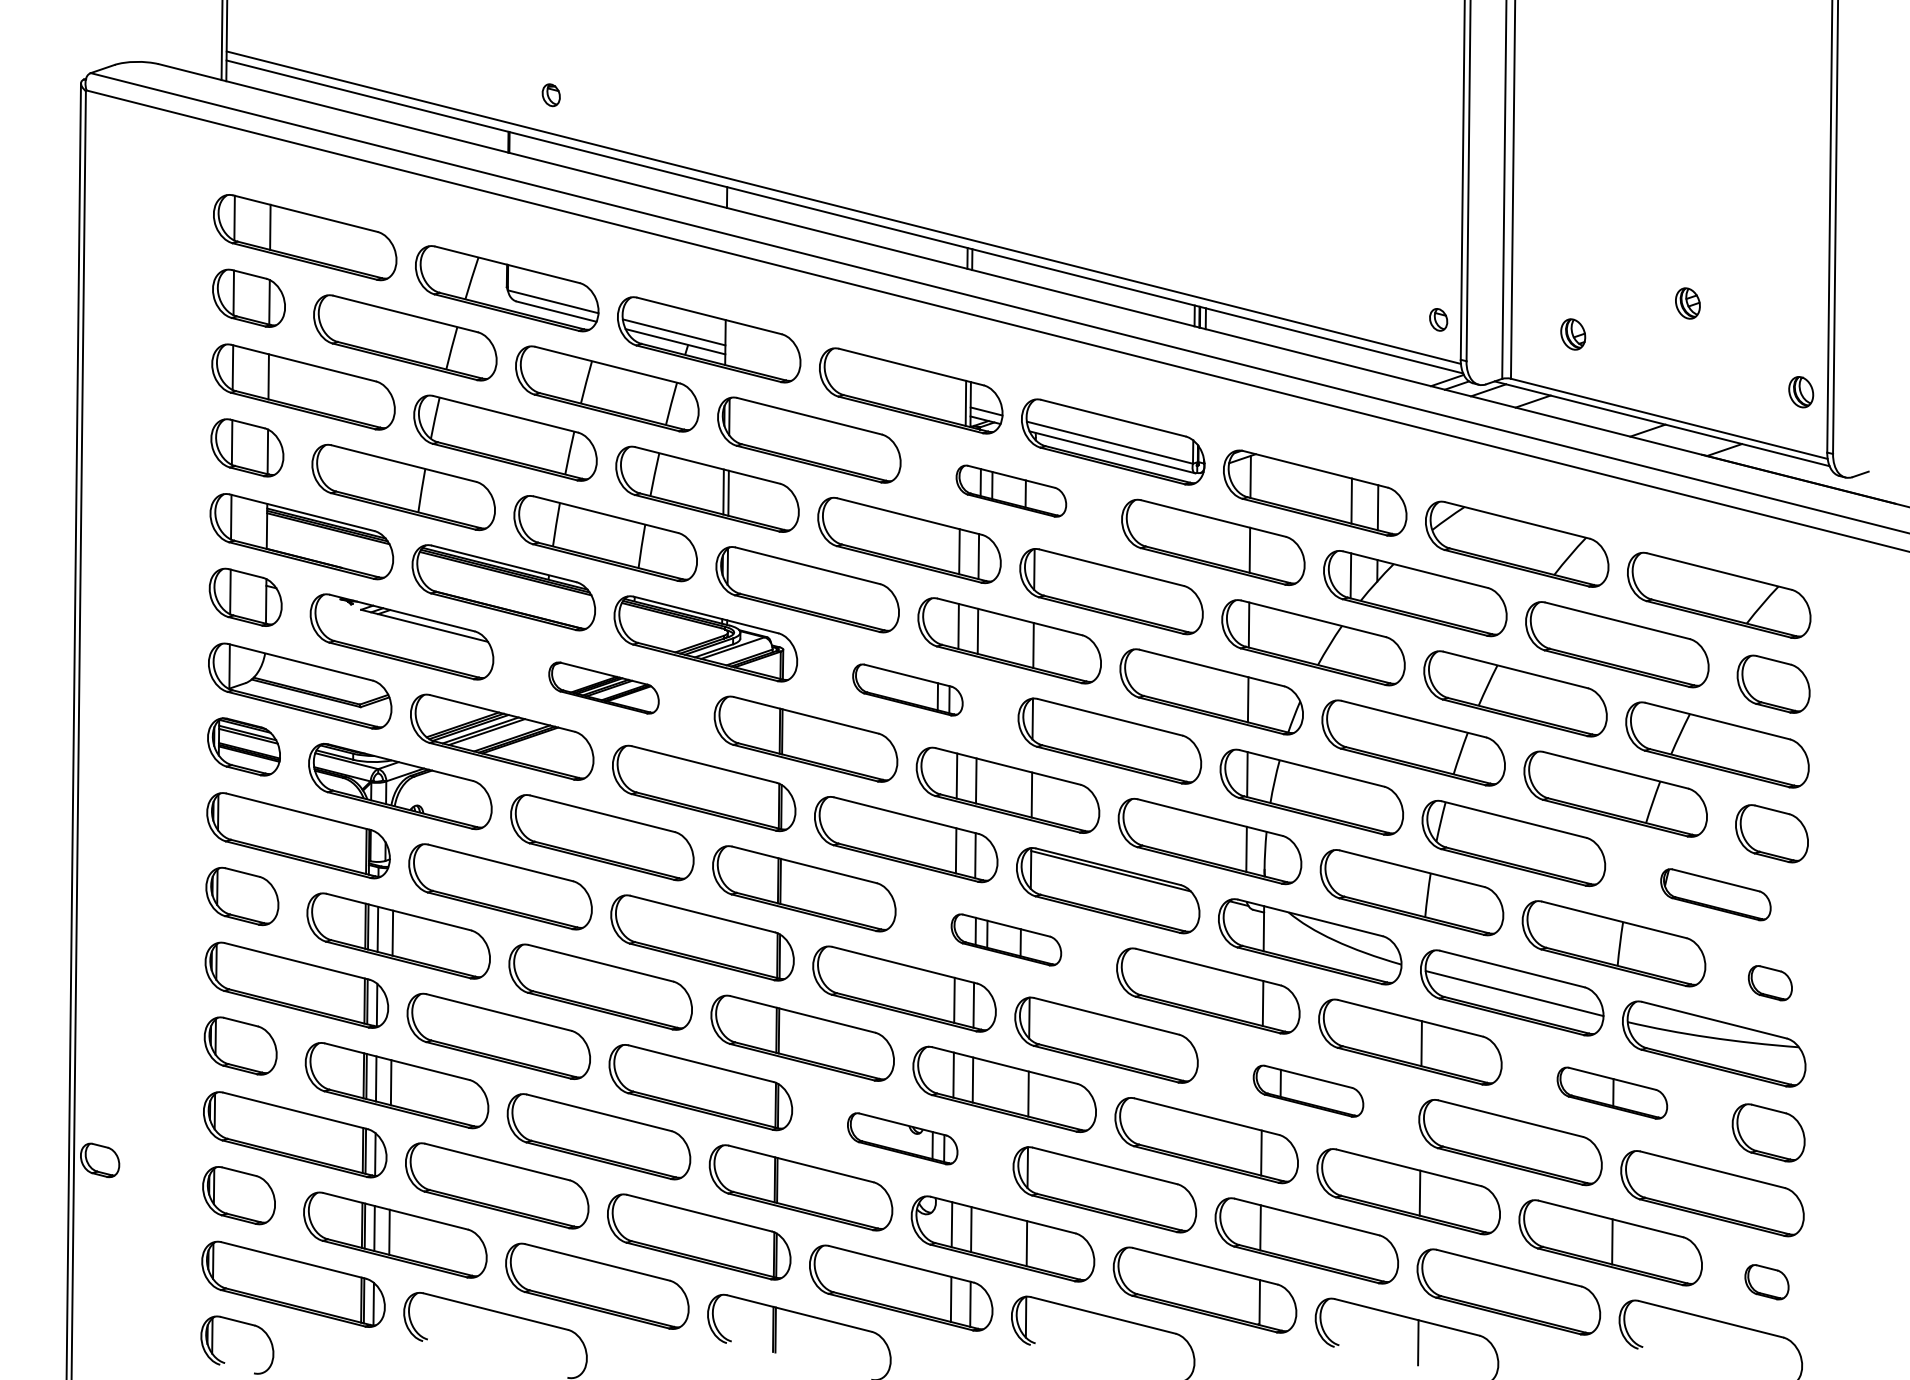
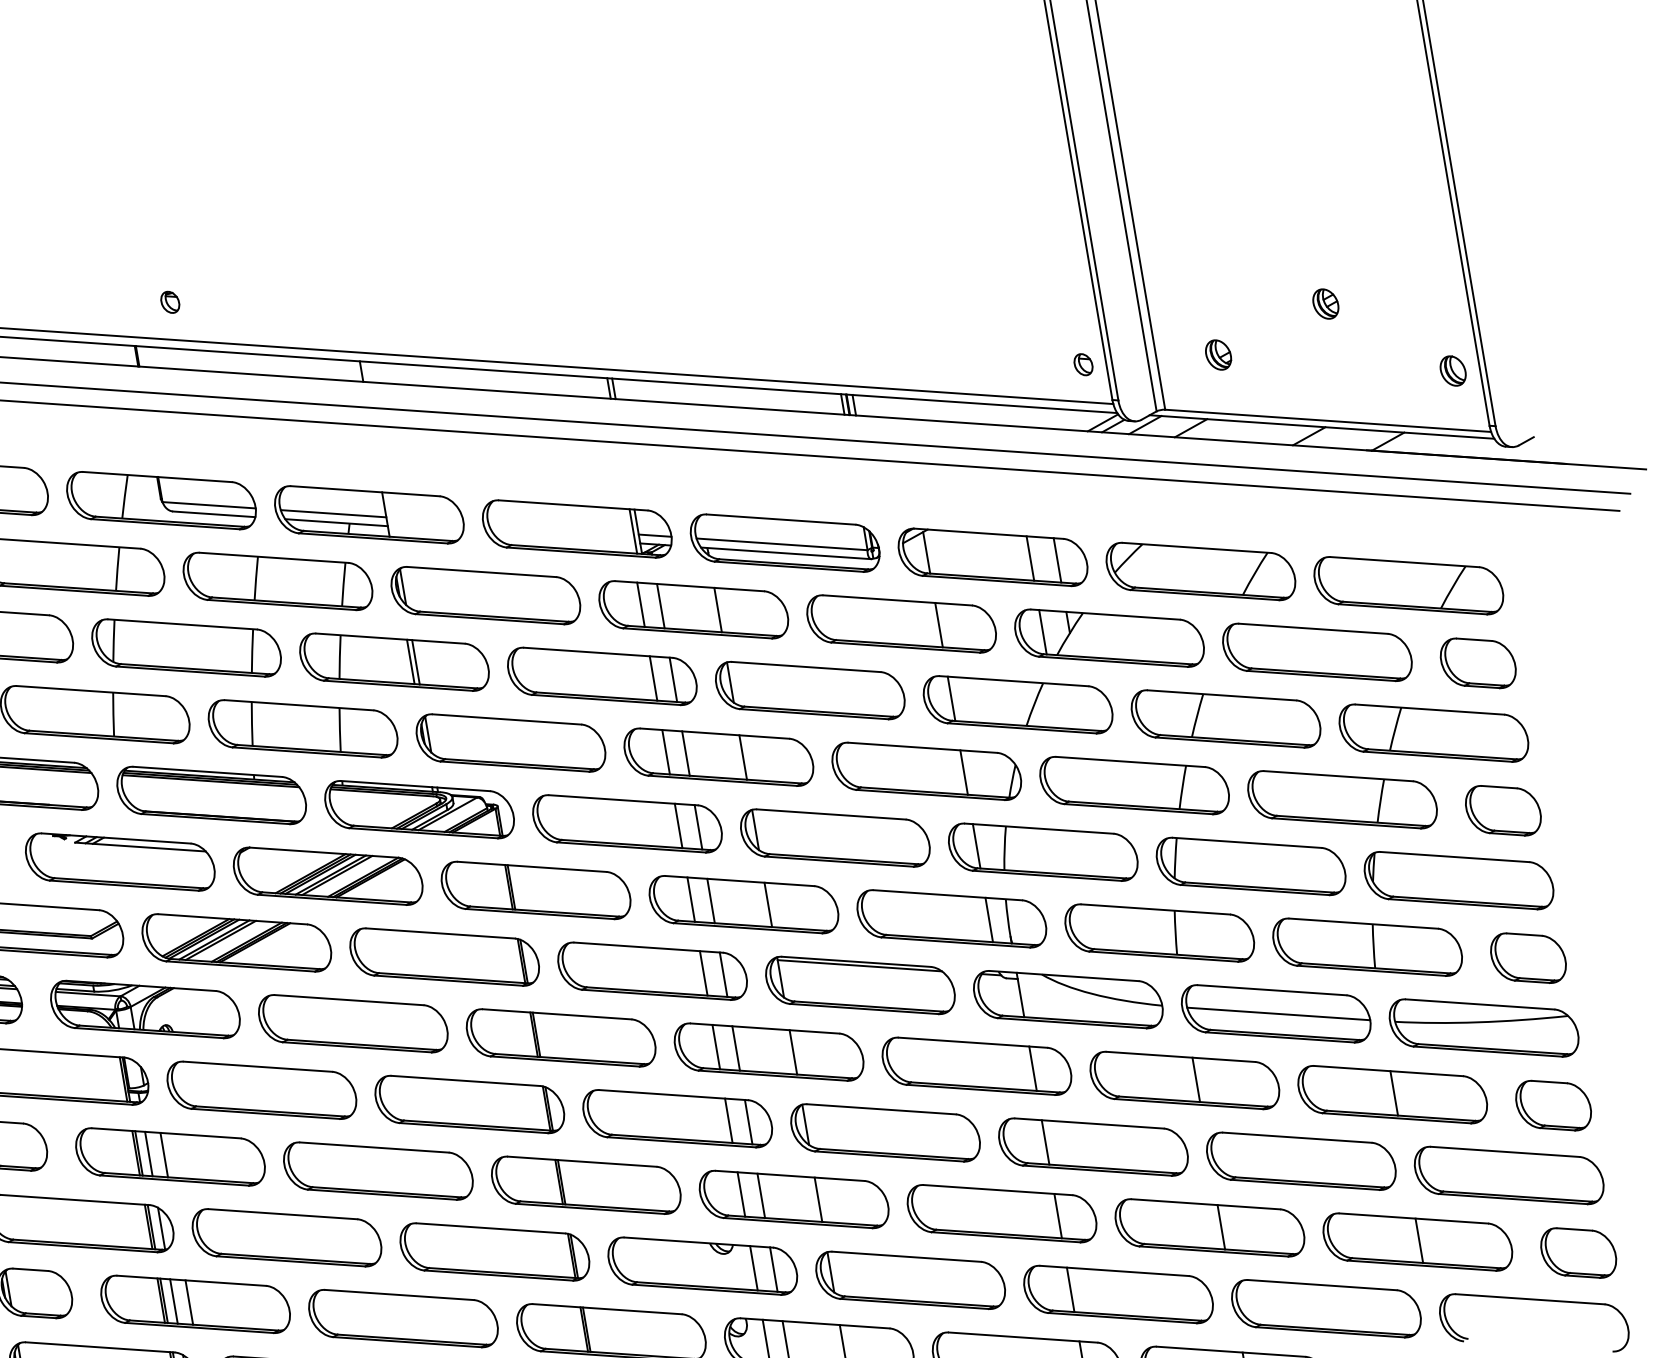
part: (1011, 490) -> (693, 608), size x1.67
part: (603, 687) -> (327, 875), size x1.67
part: (907, 689) -> (627, 823), size x1.67
part: (1715, 894) -> (1458, 880), size x1.67
part: (1006, 939) -> (769, 1051), size x1.67
part: (1770, 982) -> (1528, 957), size x1.67
part: (1308, 1090) -> (1093, 1146), size x1.67
part: (1612, 1092) -> (1392, 1093), size x1.67
part: (902, 1138) -> (702, 1266), size x1.67
part: (1766, 1281) -> (1578, 1252), size x1.67

